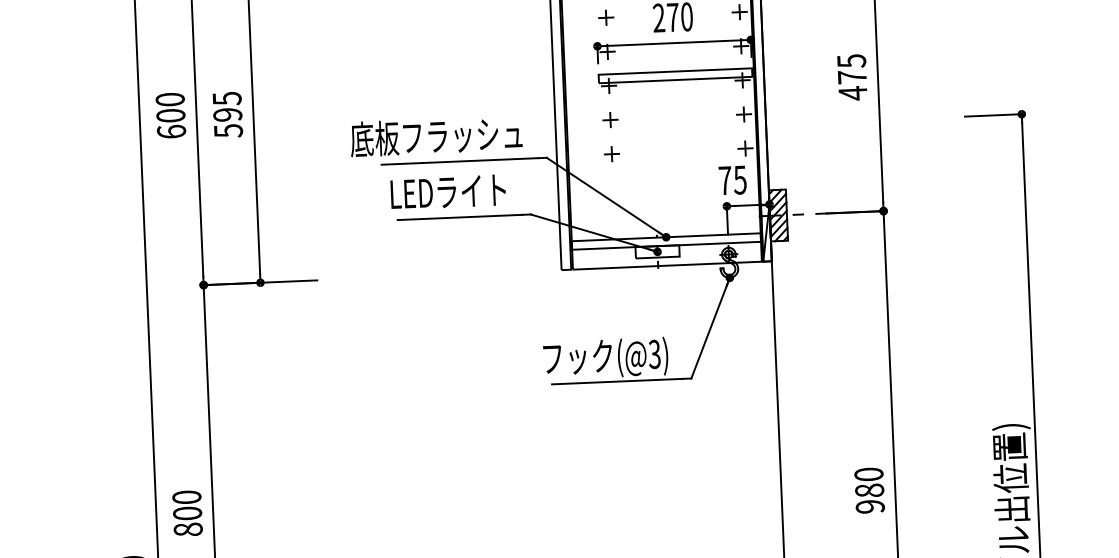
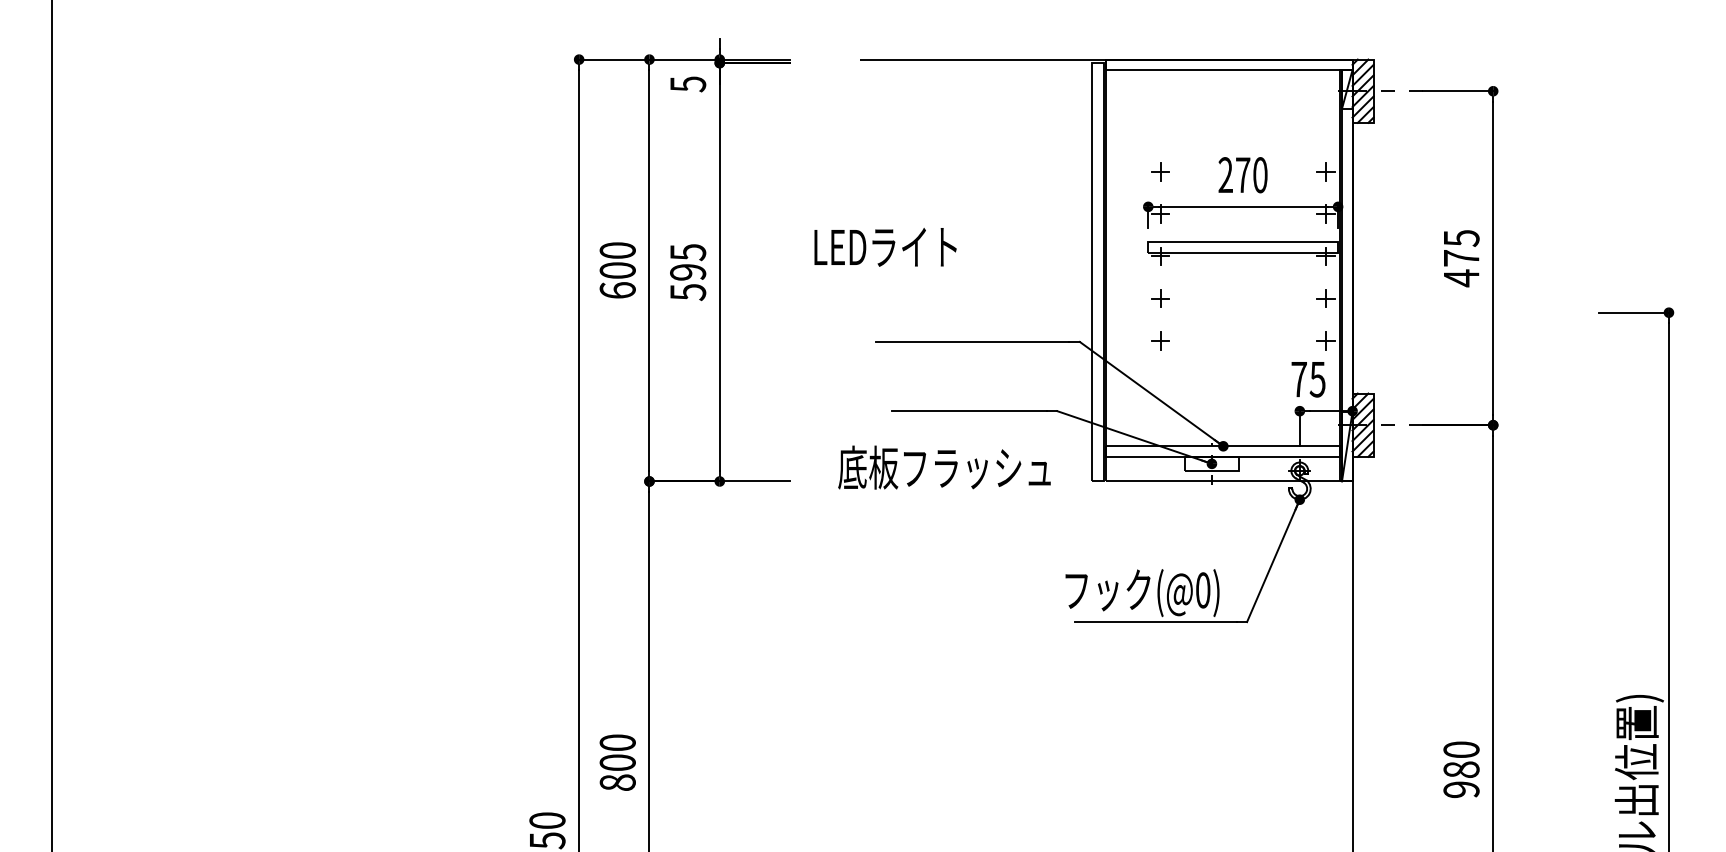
text: (436, 136) -> (944, 467), moved
text: (448, 192) -> (885, 247), moved
text: (654, 354) -> (1202, 590), (@3) -> (@0)

